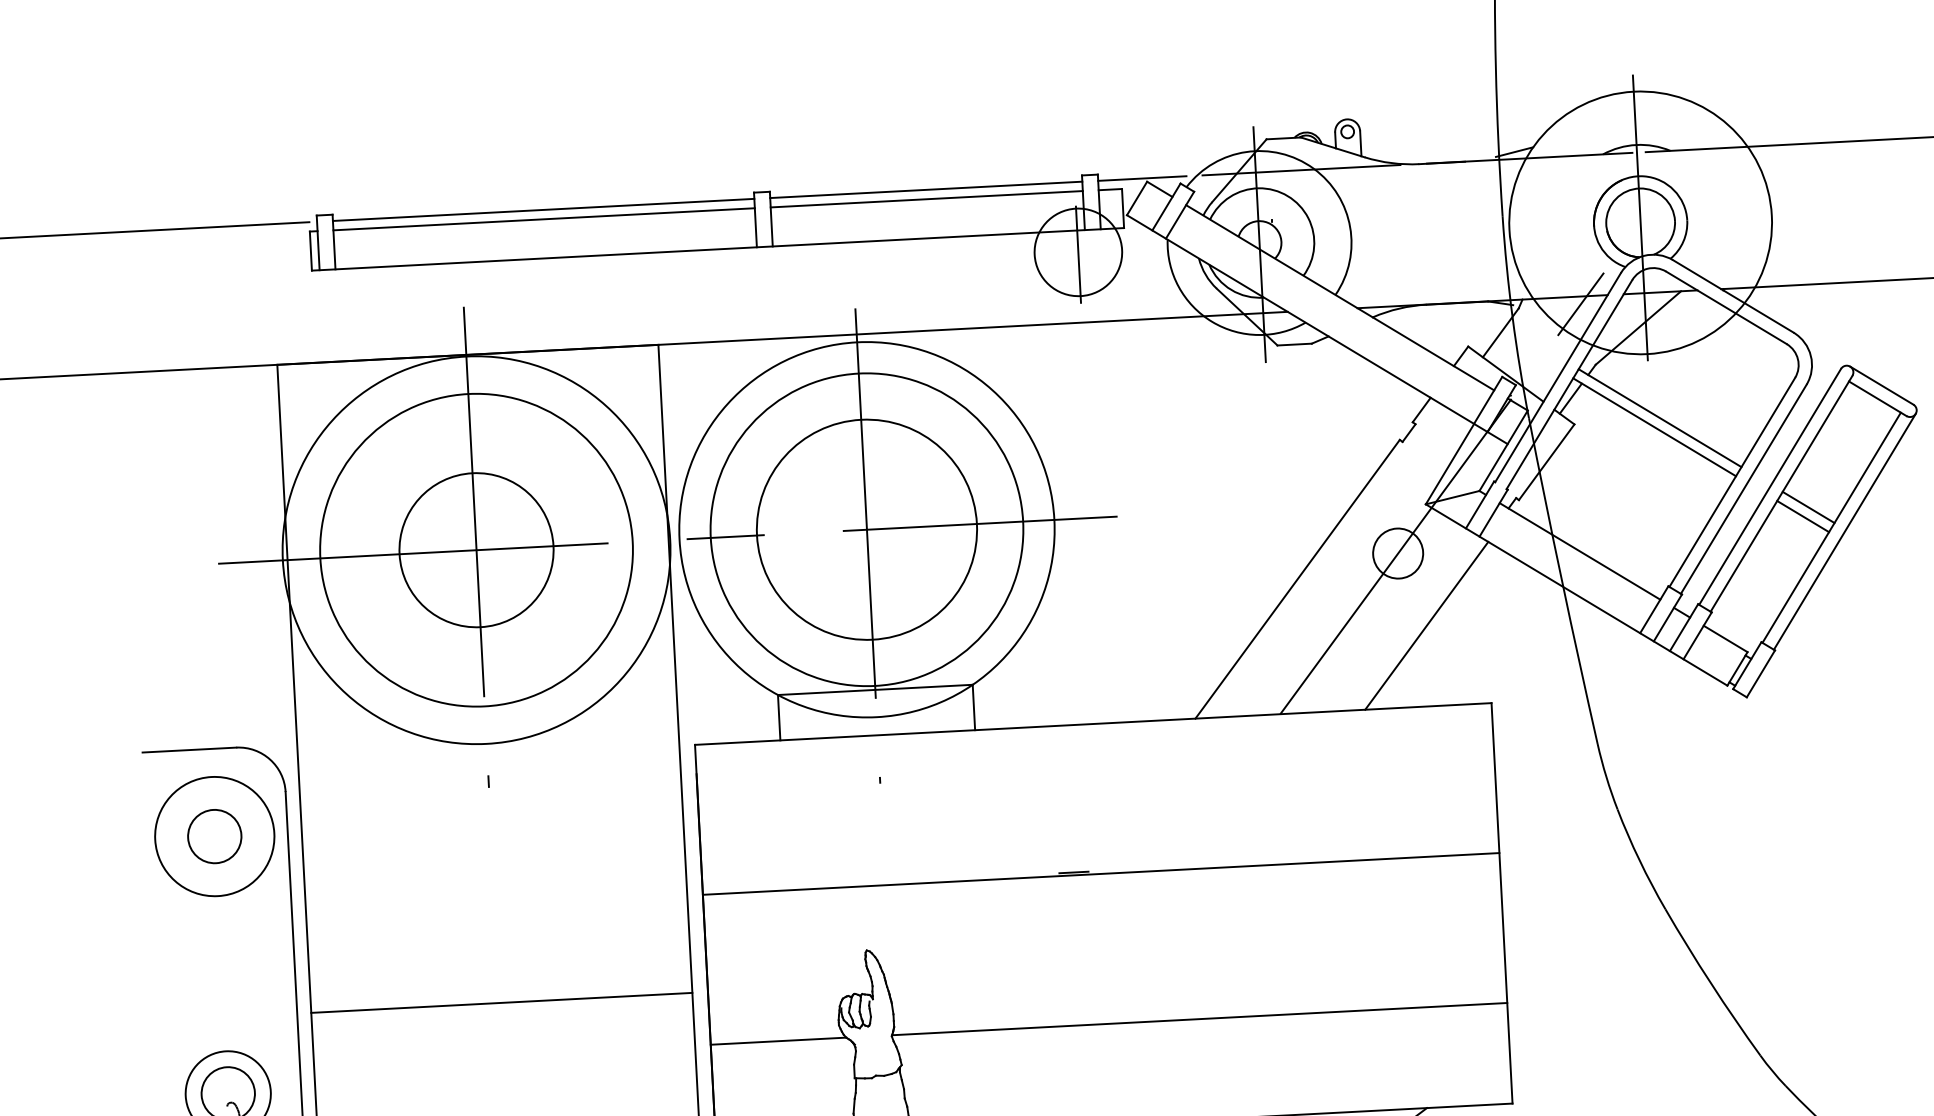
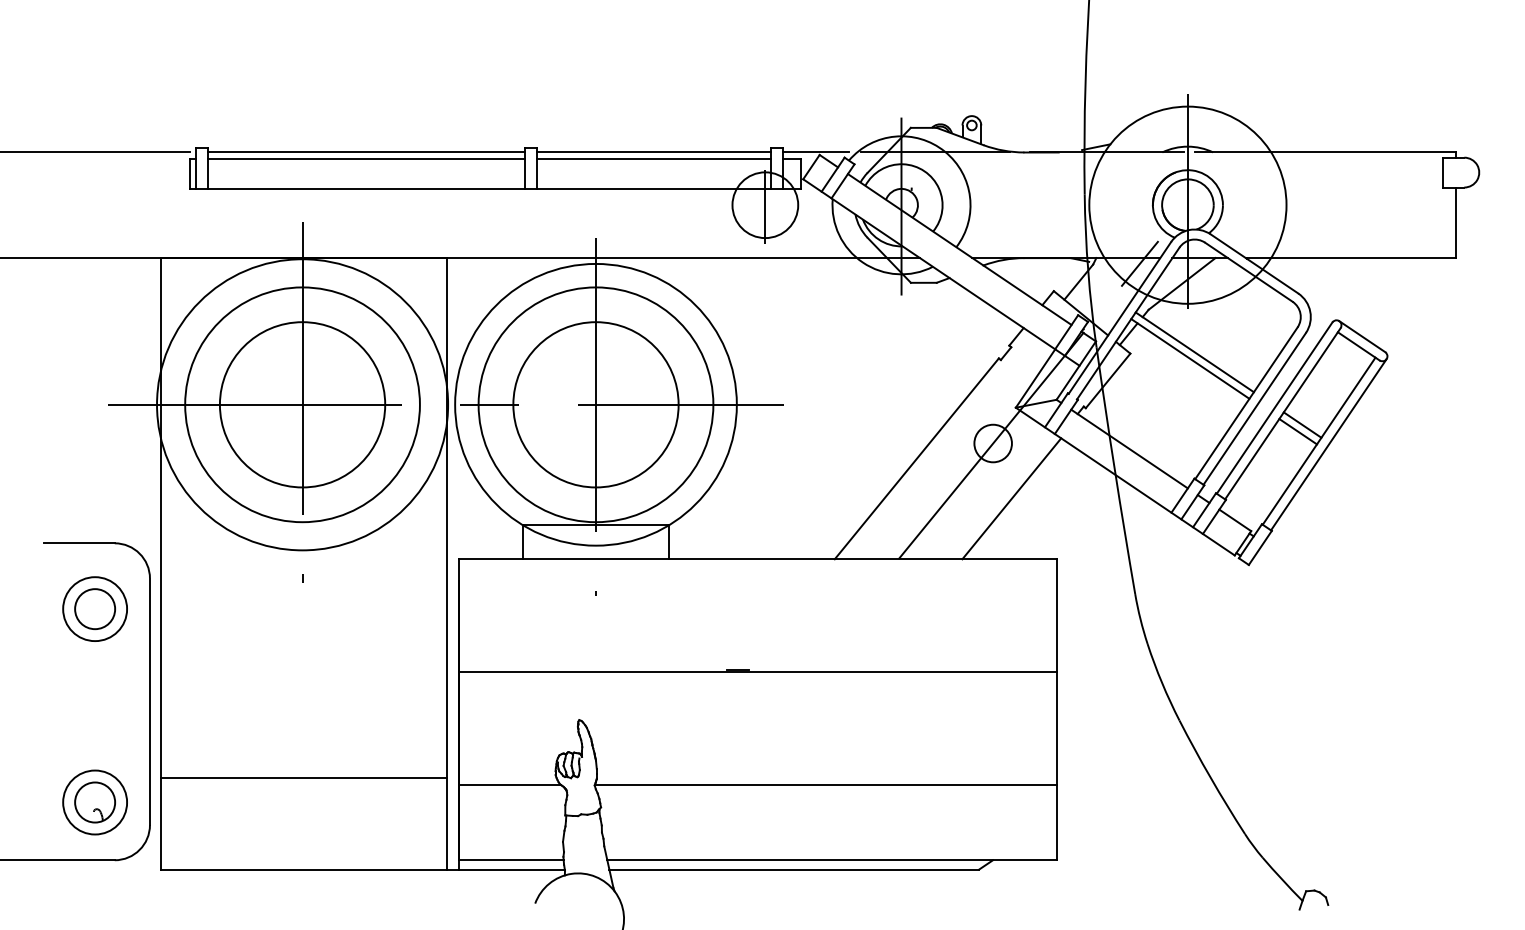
circle: (476, 549) -> (302, 404), size x1.43
circle: (215, 837) -> (95, 609), size x0.71
line: (501, 1003) -> (303, 778), moved

